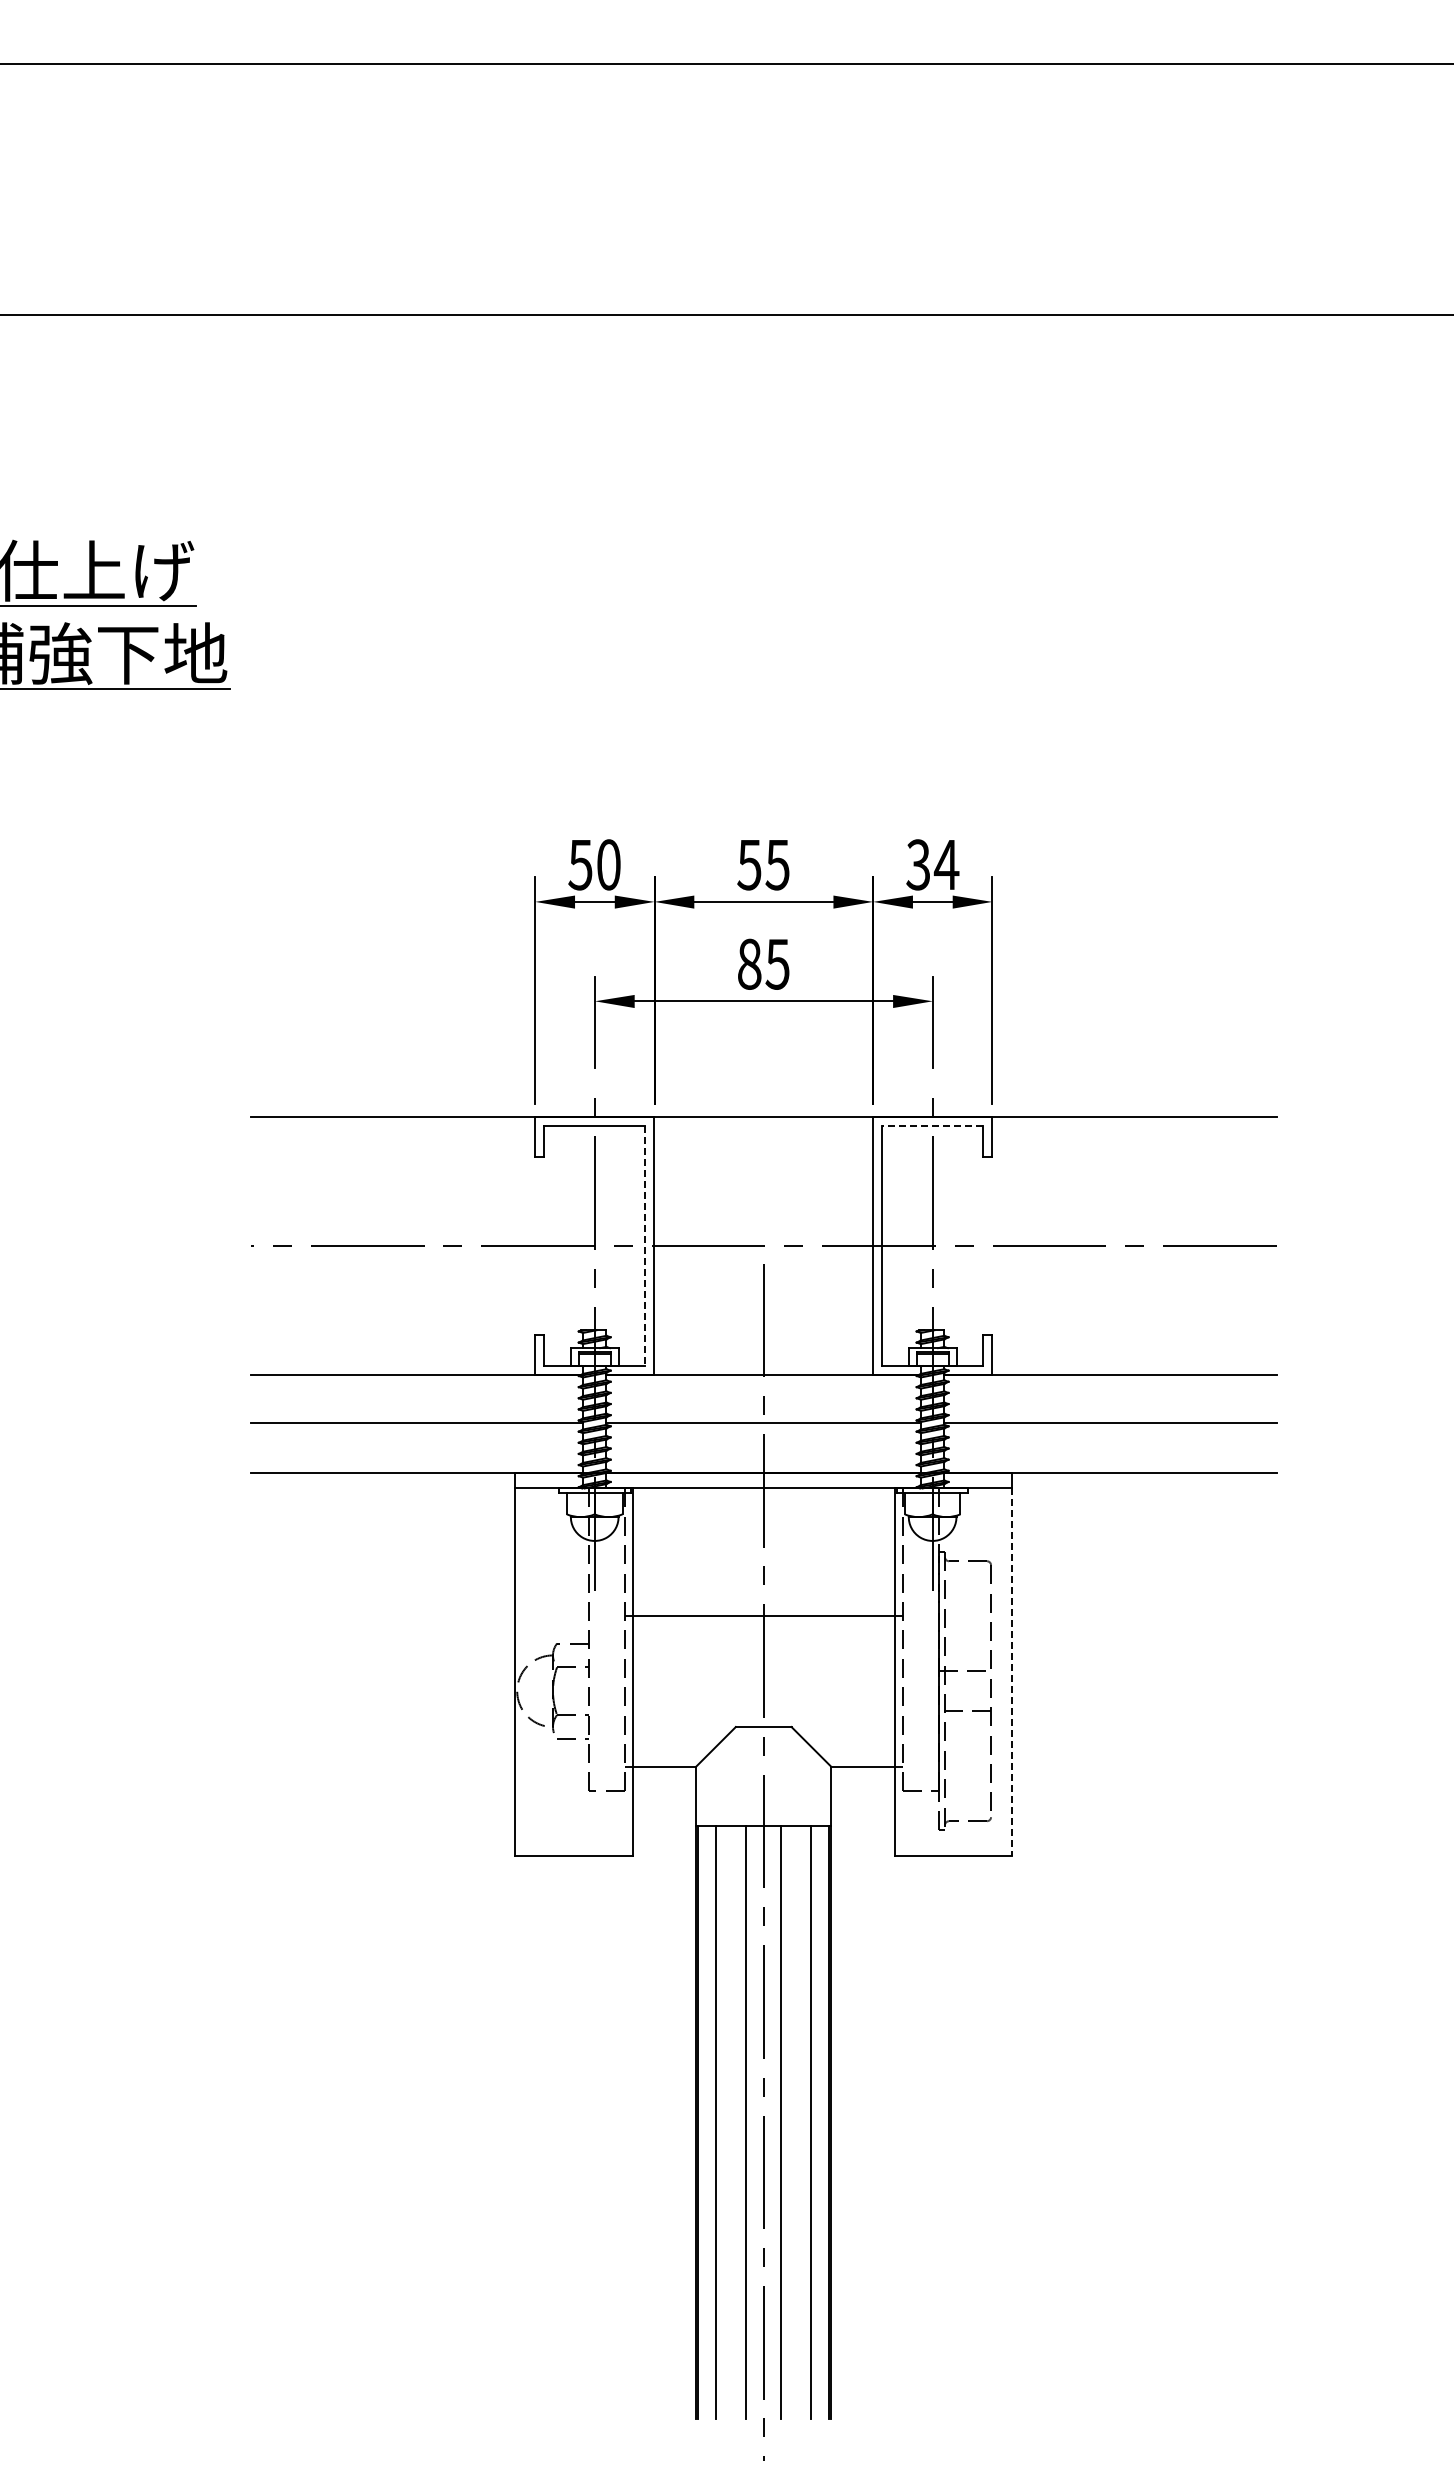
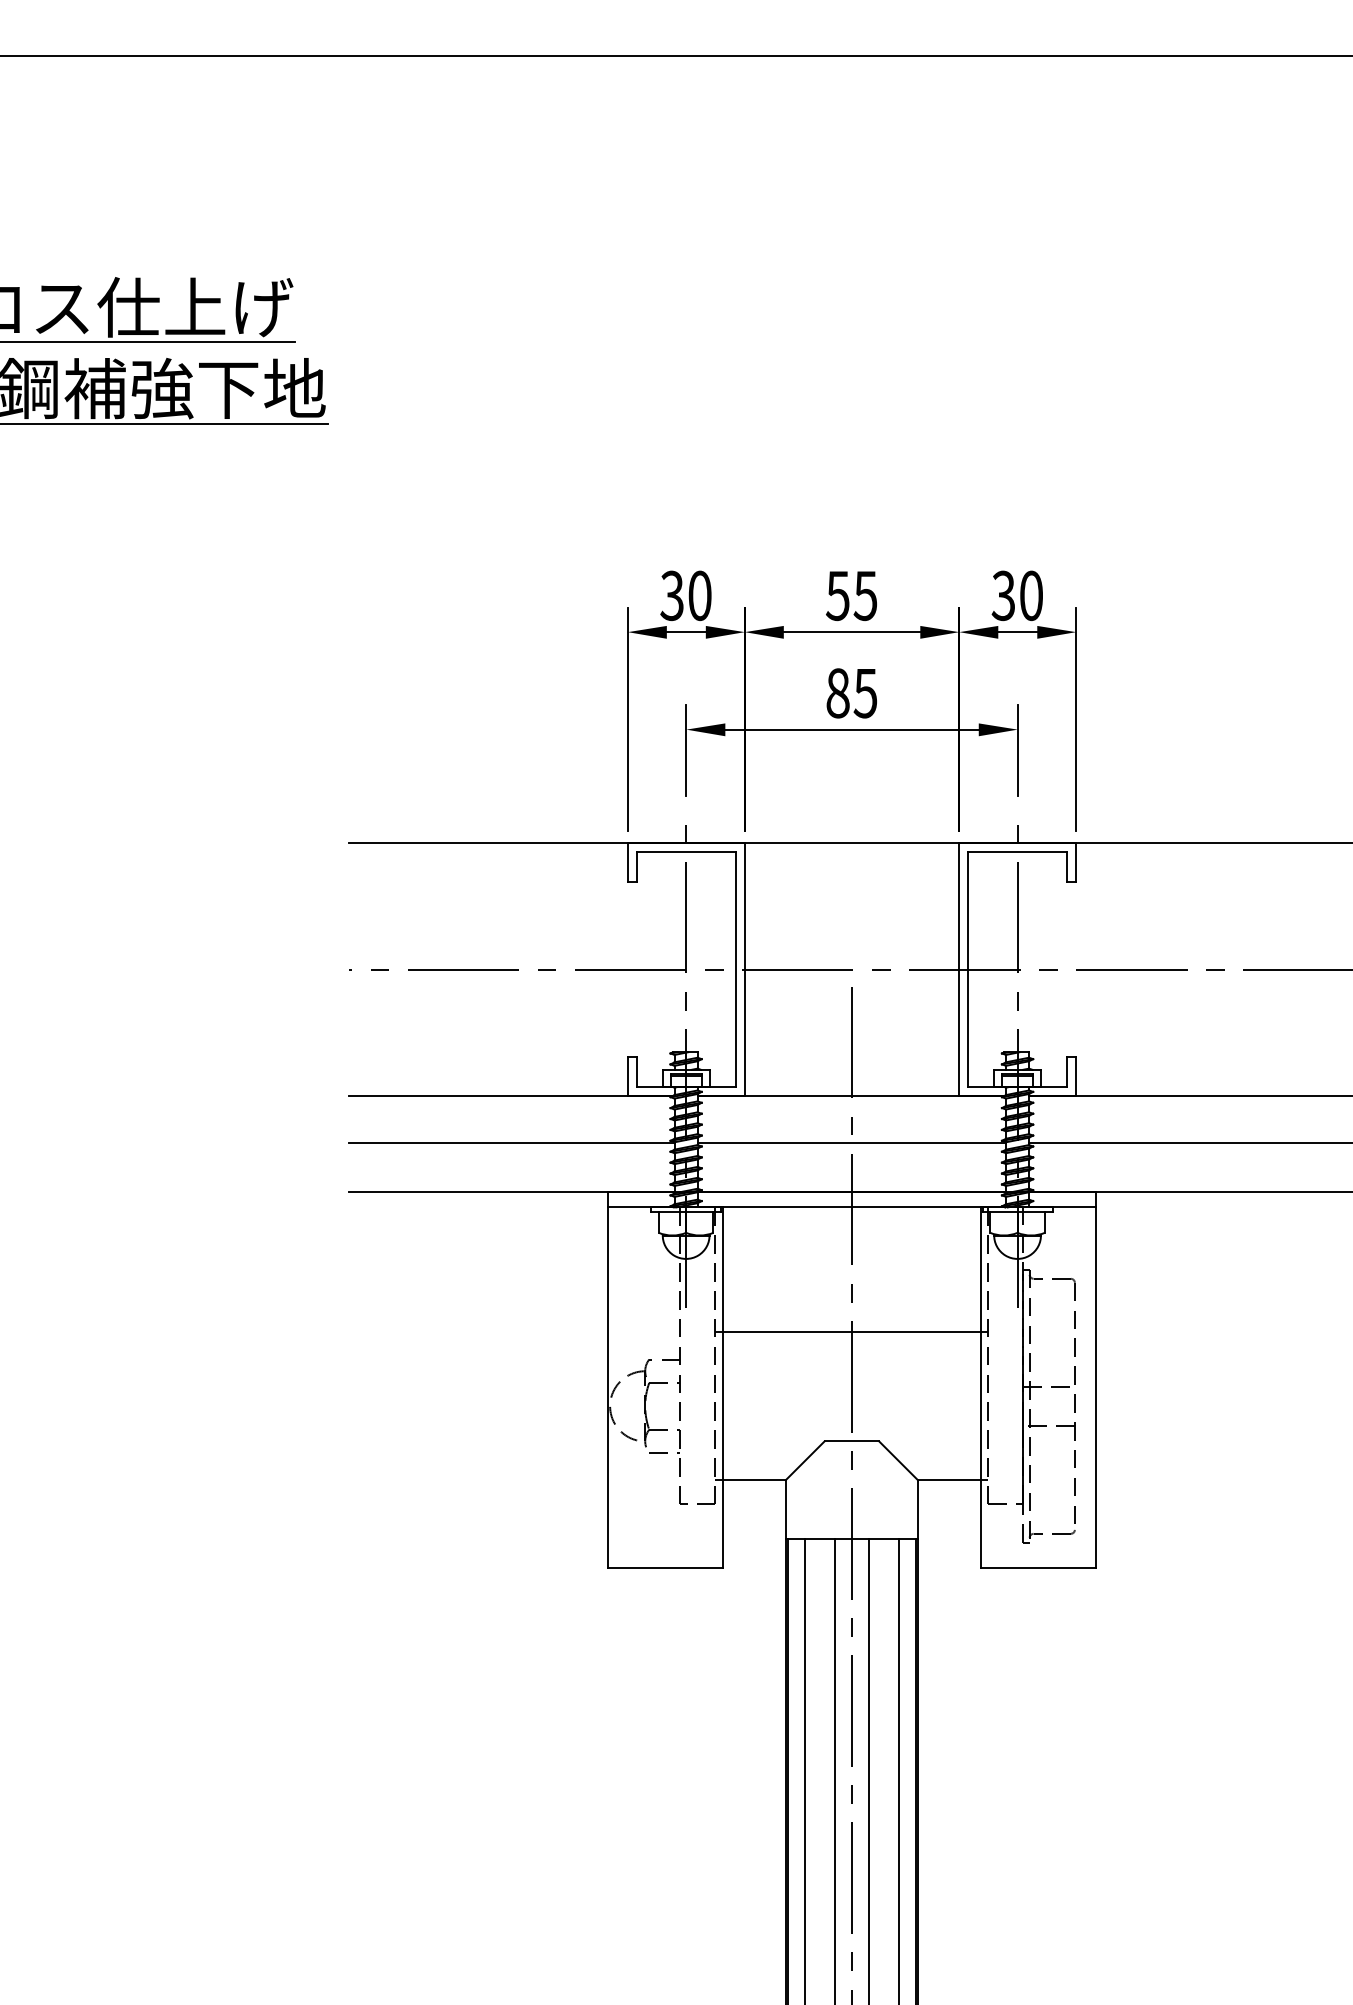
text: (580, 864) -> (672, 595), 50 -> 30
text: (946, 864) -> (1031, 595), 34 -> 30
line: (932, 1125) -> (1017, 851), dashed -> solid
line: (645, 1246) -> (735, 970), dashed -> solid
line: (1012, 1672) -> (1095, 1387), dashed -> solid

